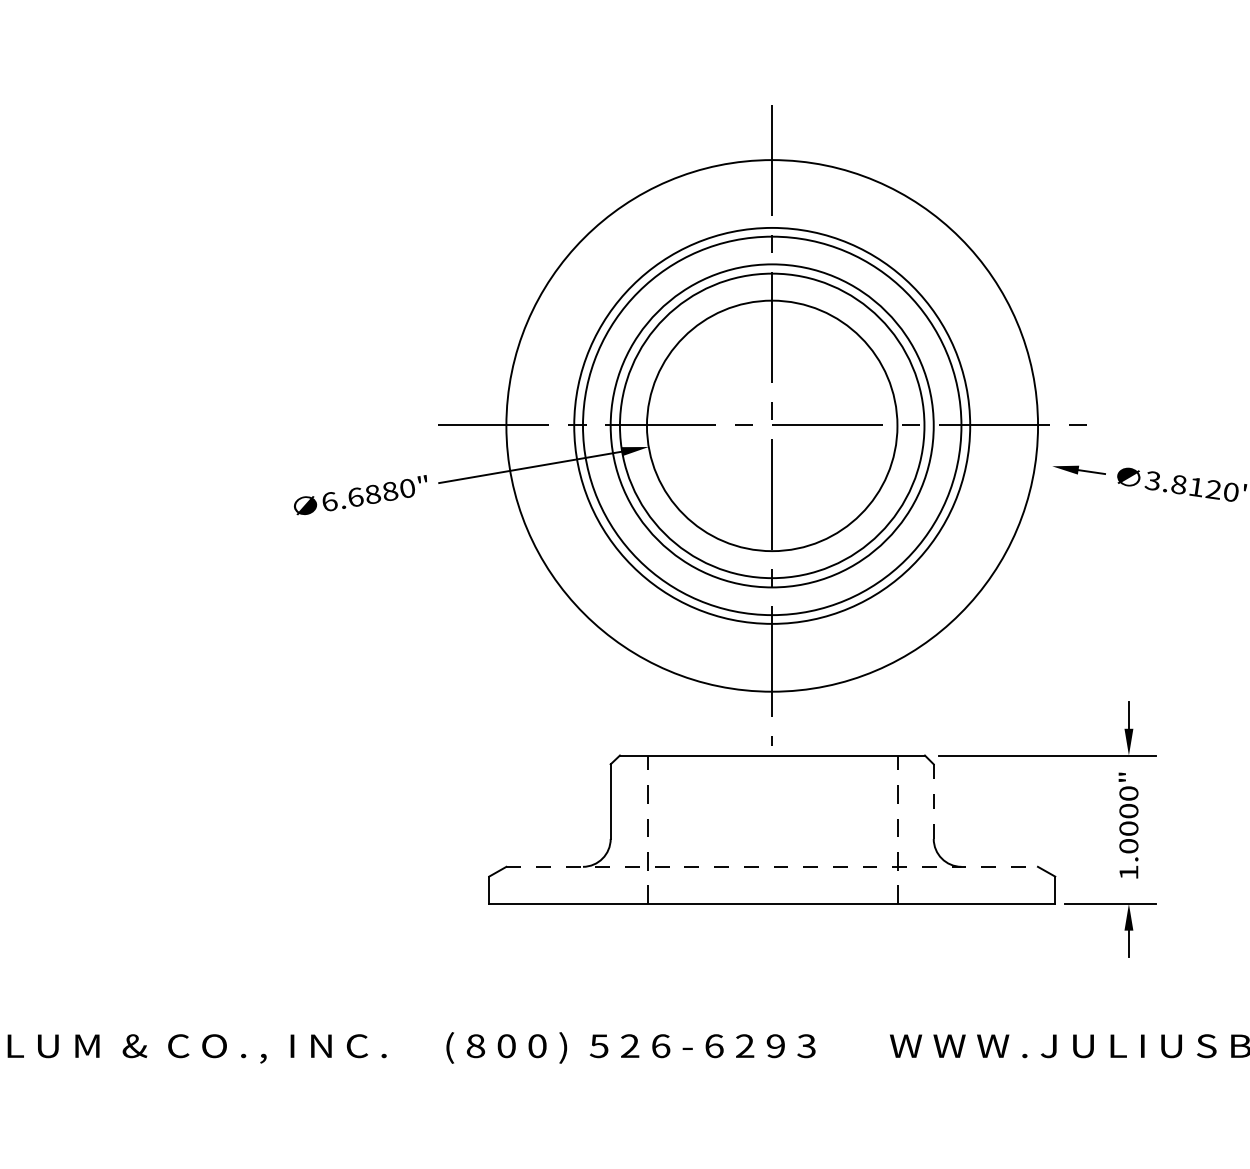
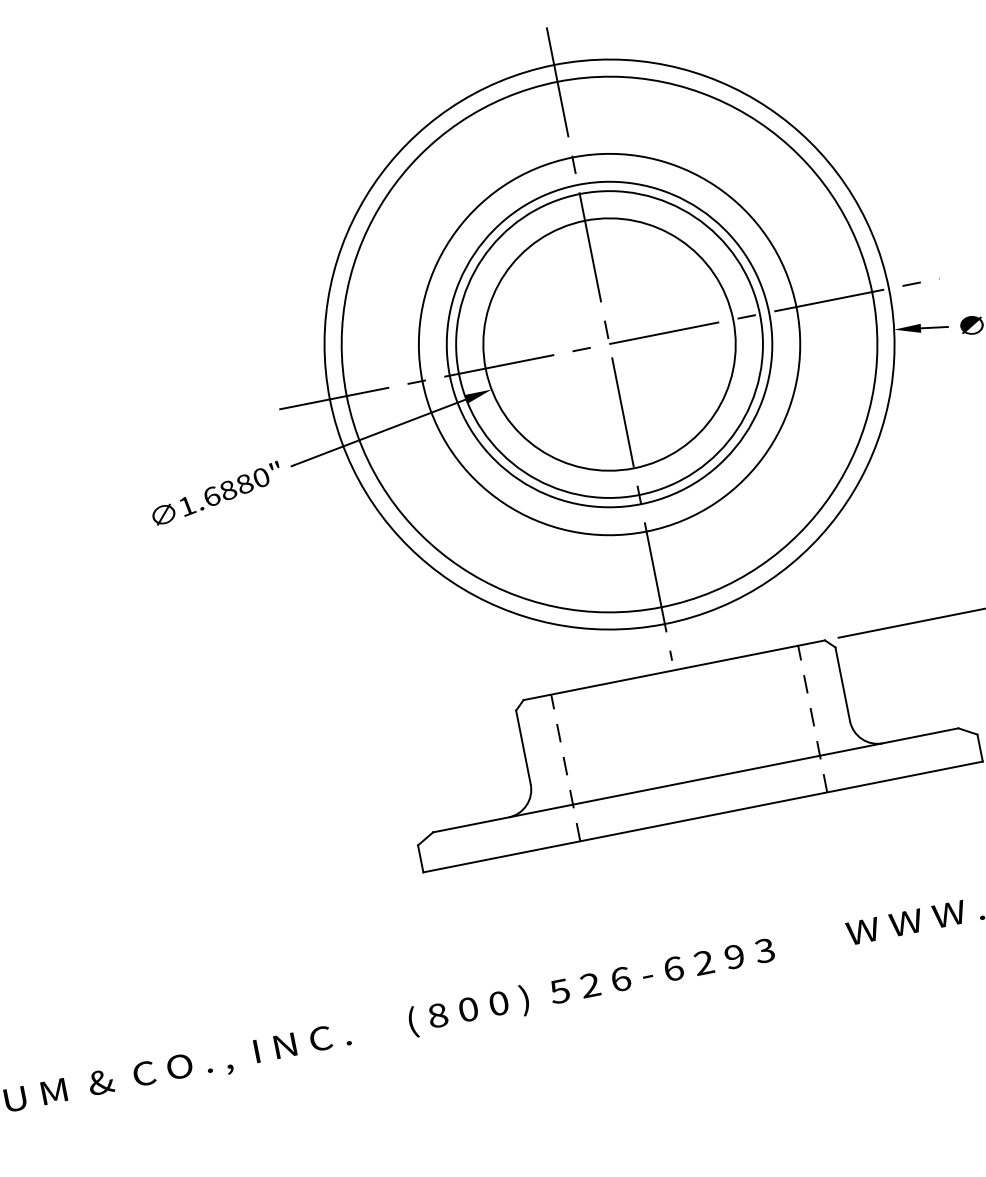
circle: (772, 425) -> (609, 344), size x1.43
text: (329, 501) -> (186, 505), 6.6880" -> 1.6880"
line: (933, 802) -> (842, 685), dashed -> solid
line: (772, 866) -> (696, 779), dashed -> solid

